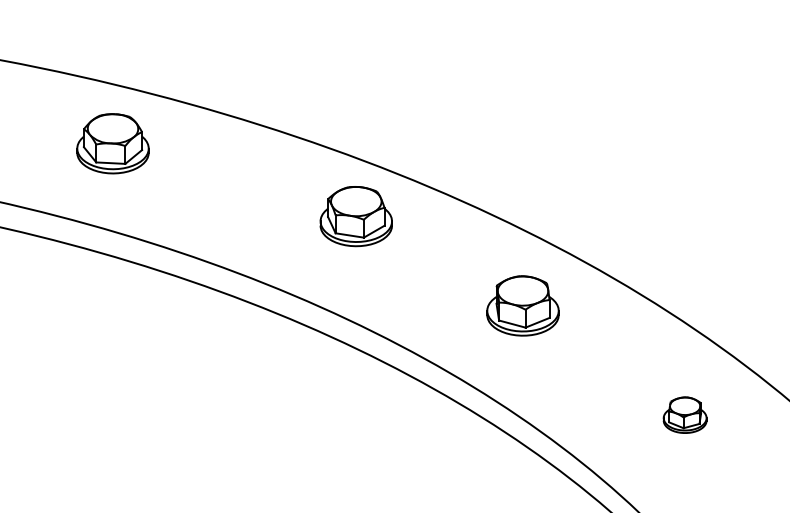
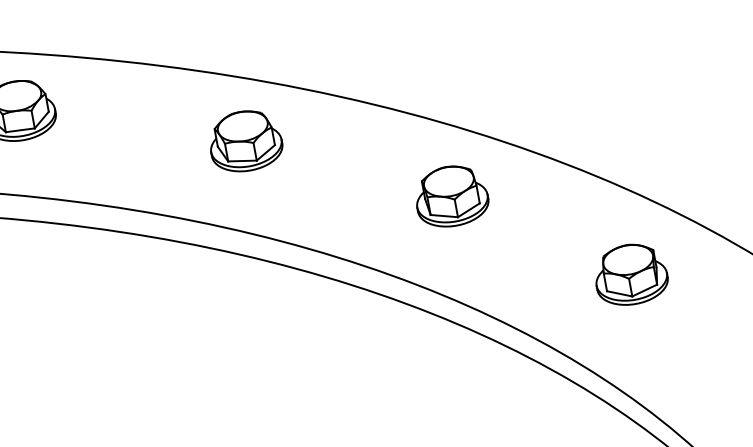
part: (355, 216) -> (244, 141), moved
part: (684, 414) -> (629, 273), size x1.67

